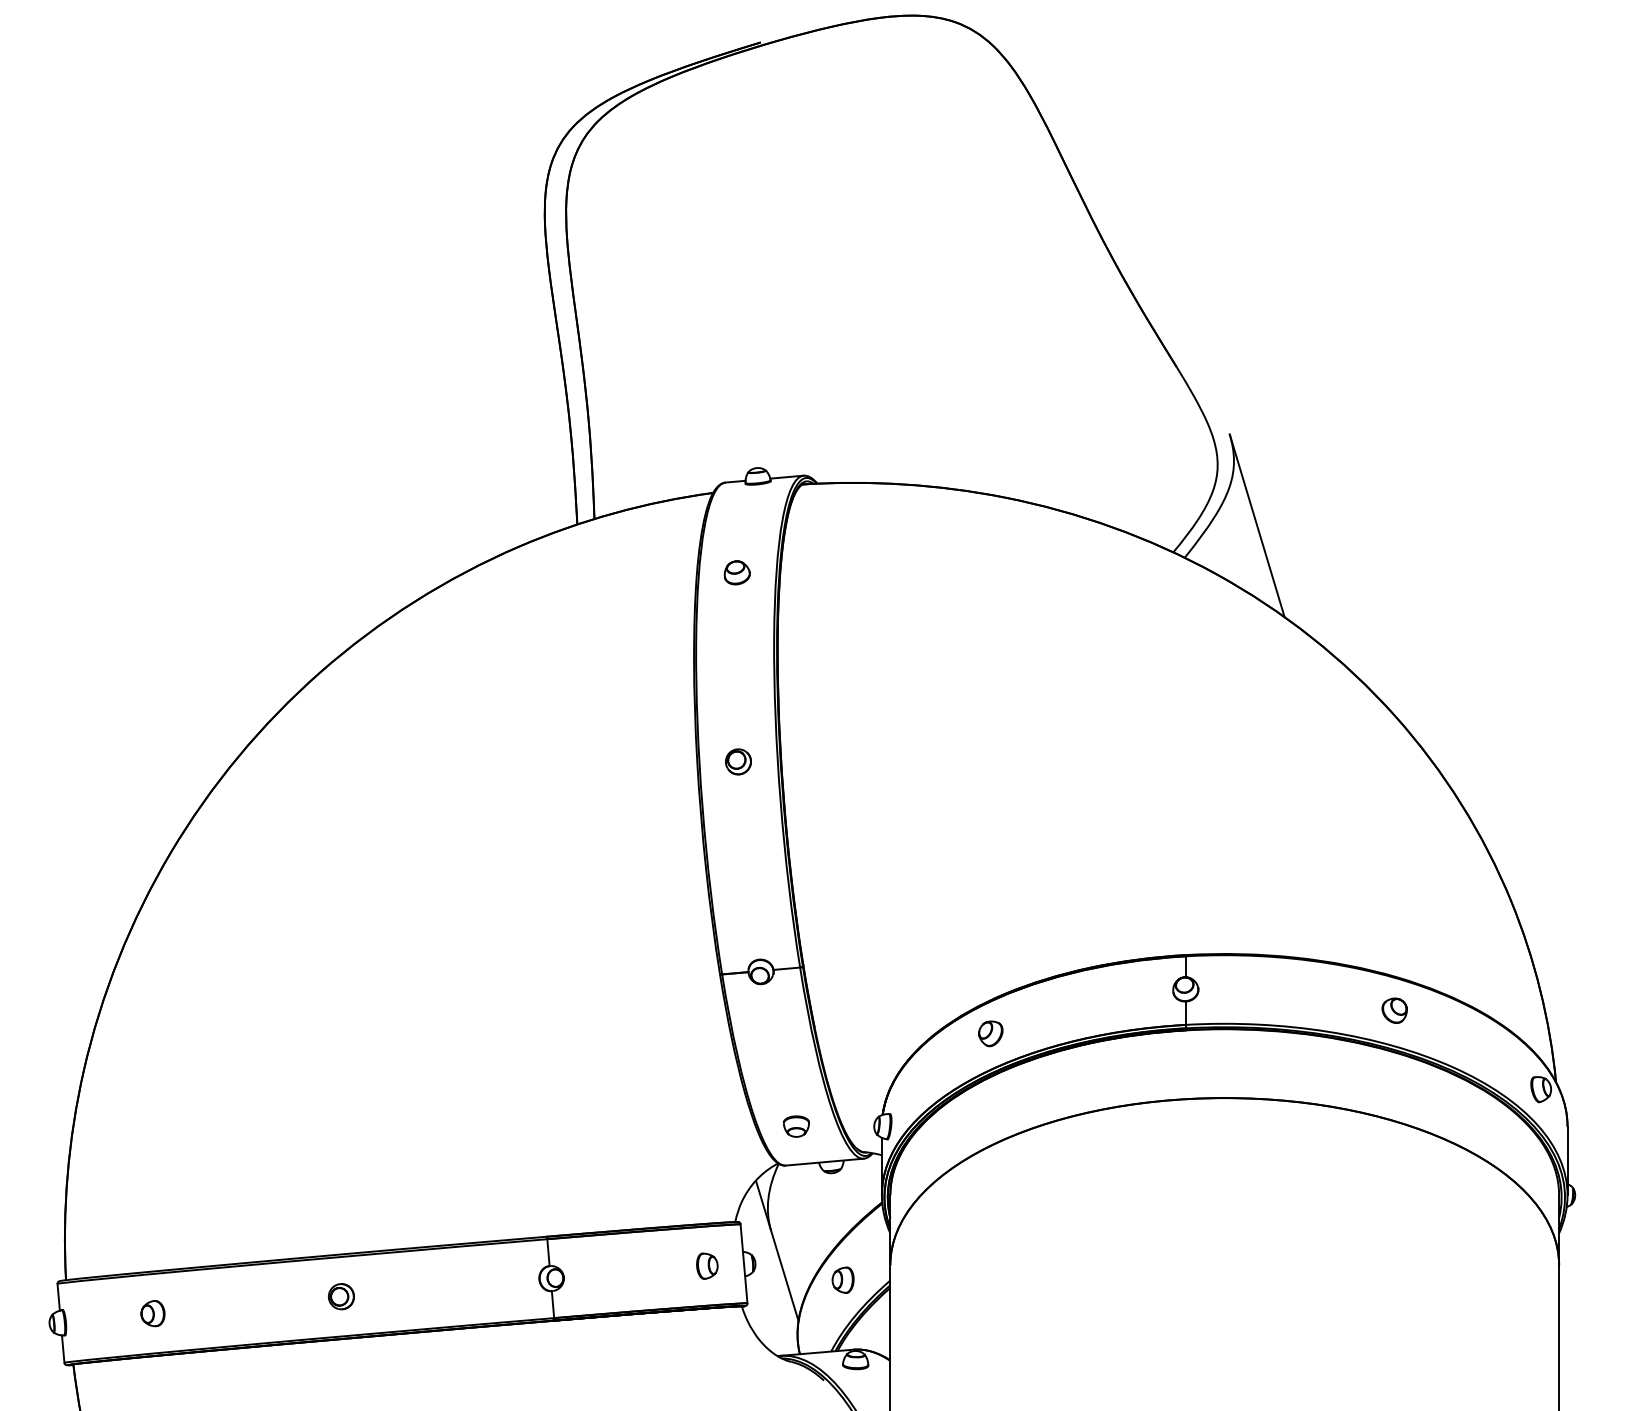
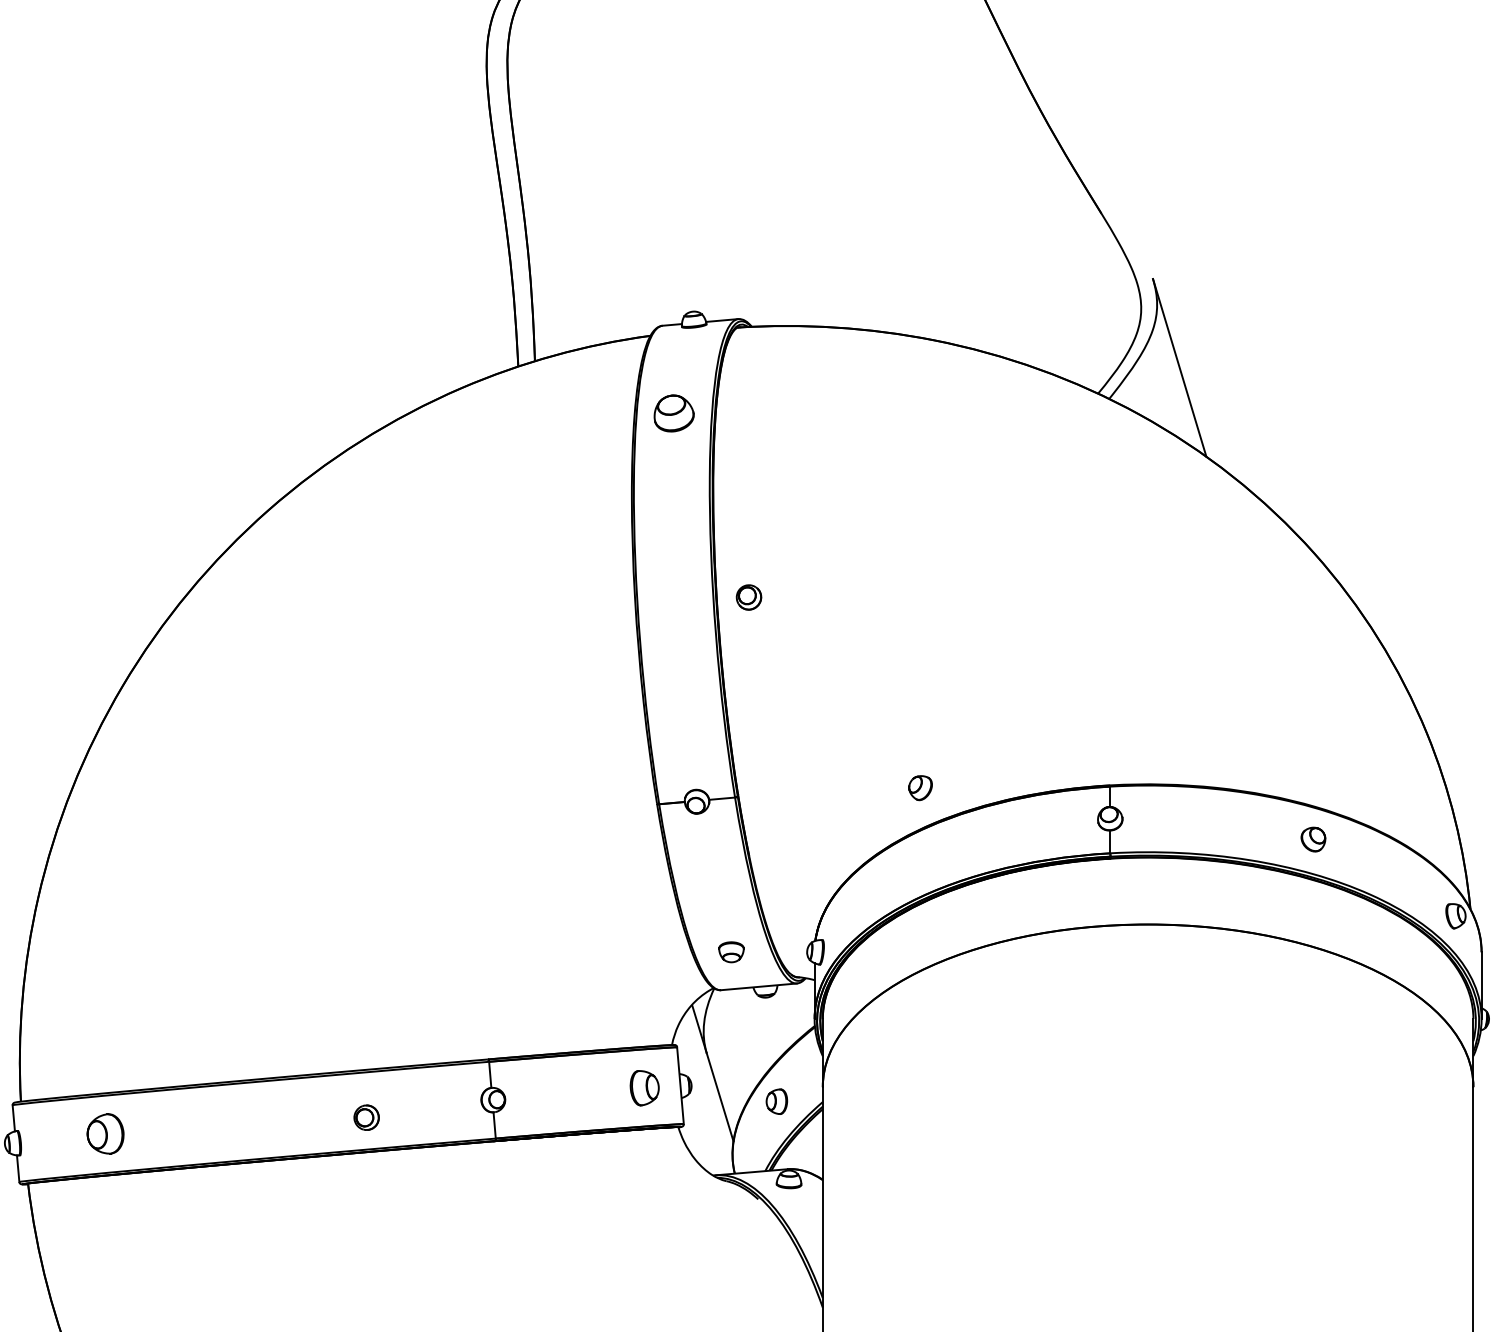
part: (736, 572) -> (673, 413), size x1.6
part: (738, 761) -> (749, 597), moved
part: (990, 1033) -> (920, 787), moved
part: (707, 1265) -> (644, 1087), size x1.4
part: (341, 1296) -> (366, 1117), moved
part: (152, 1313) -> (105, 1134), size x1.6

